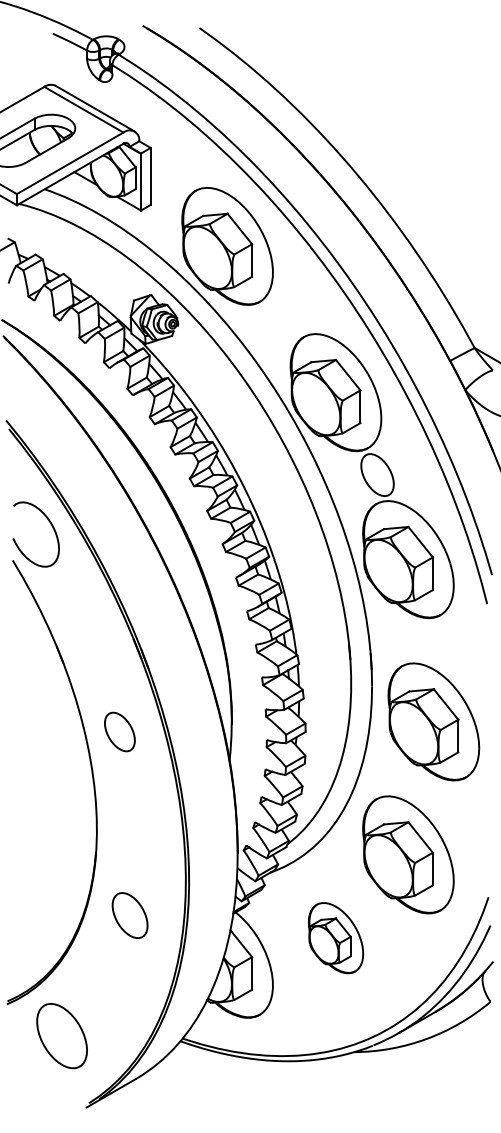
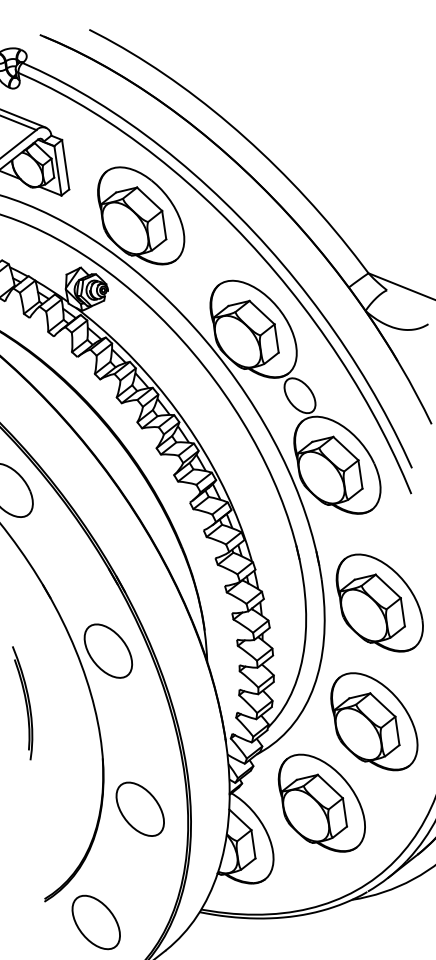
part: (119, 731) -> (107, 650), size x1.67
part: (17, 776) -> (25, 702), added
part: (129, 915) -> (139, 809), size x1.43
part: (335, 937) -> (321, 802), size x1.67

